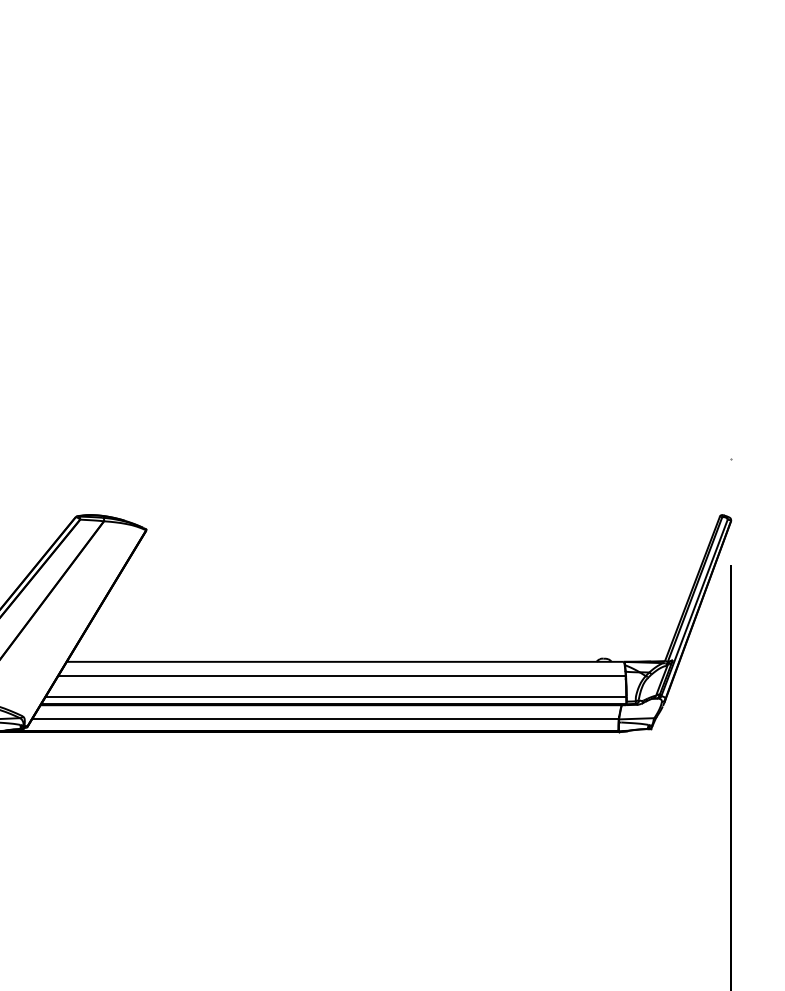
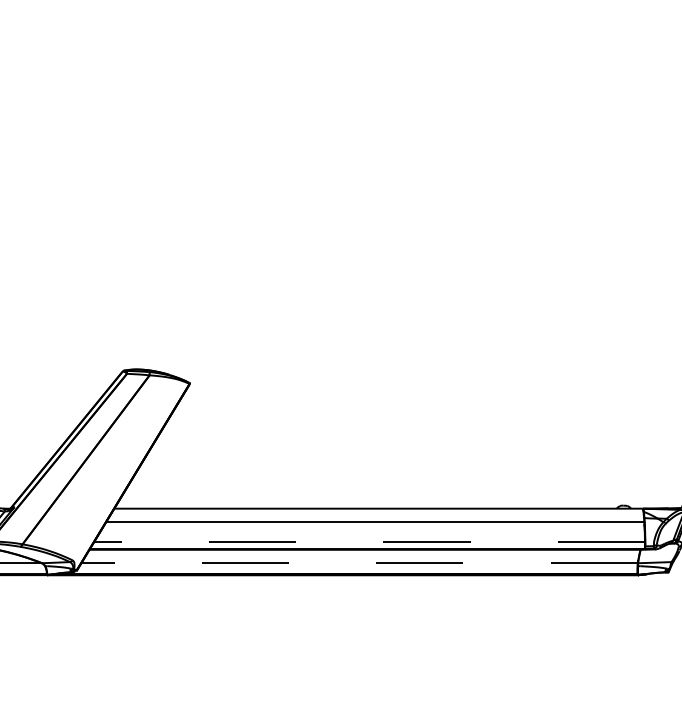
line: (335, 696) -> (369, 541), solid -> dashed
line: (324, 719) -> (358, 563), solid -> dashed

